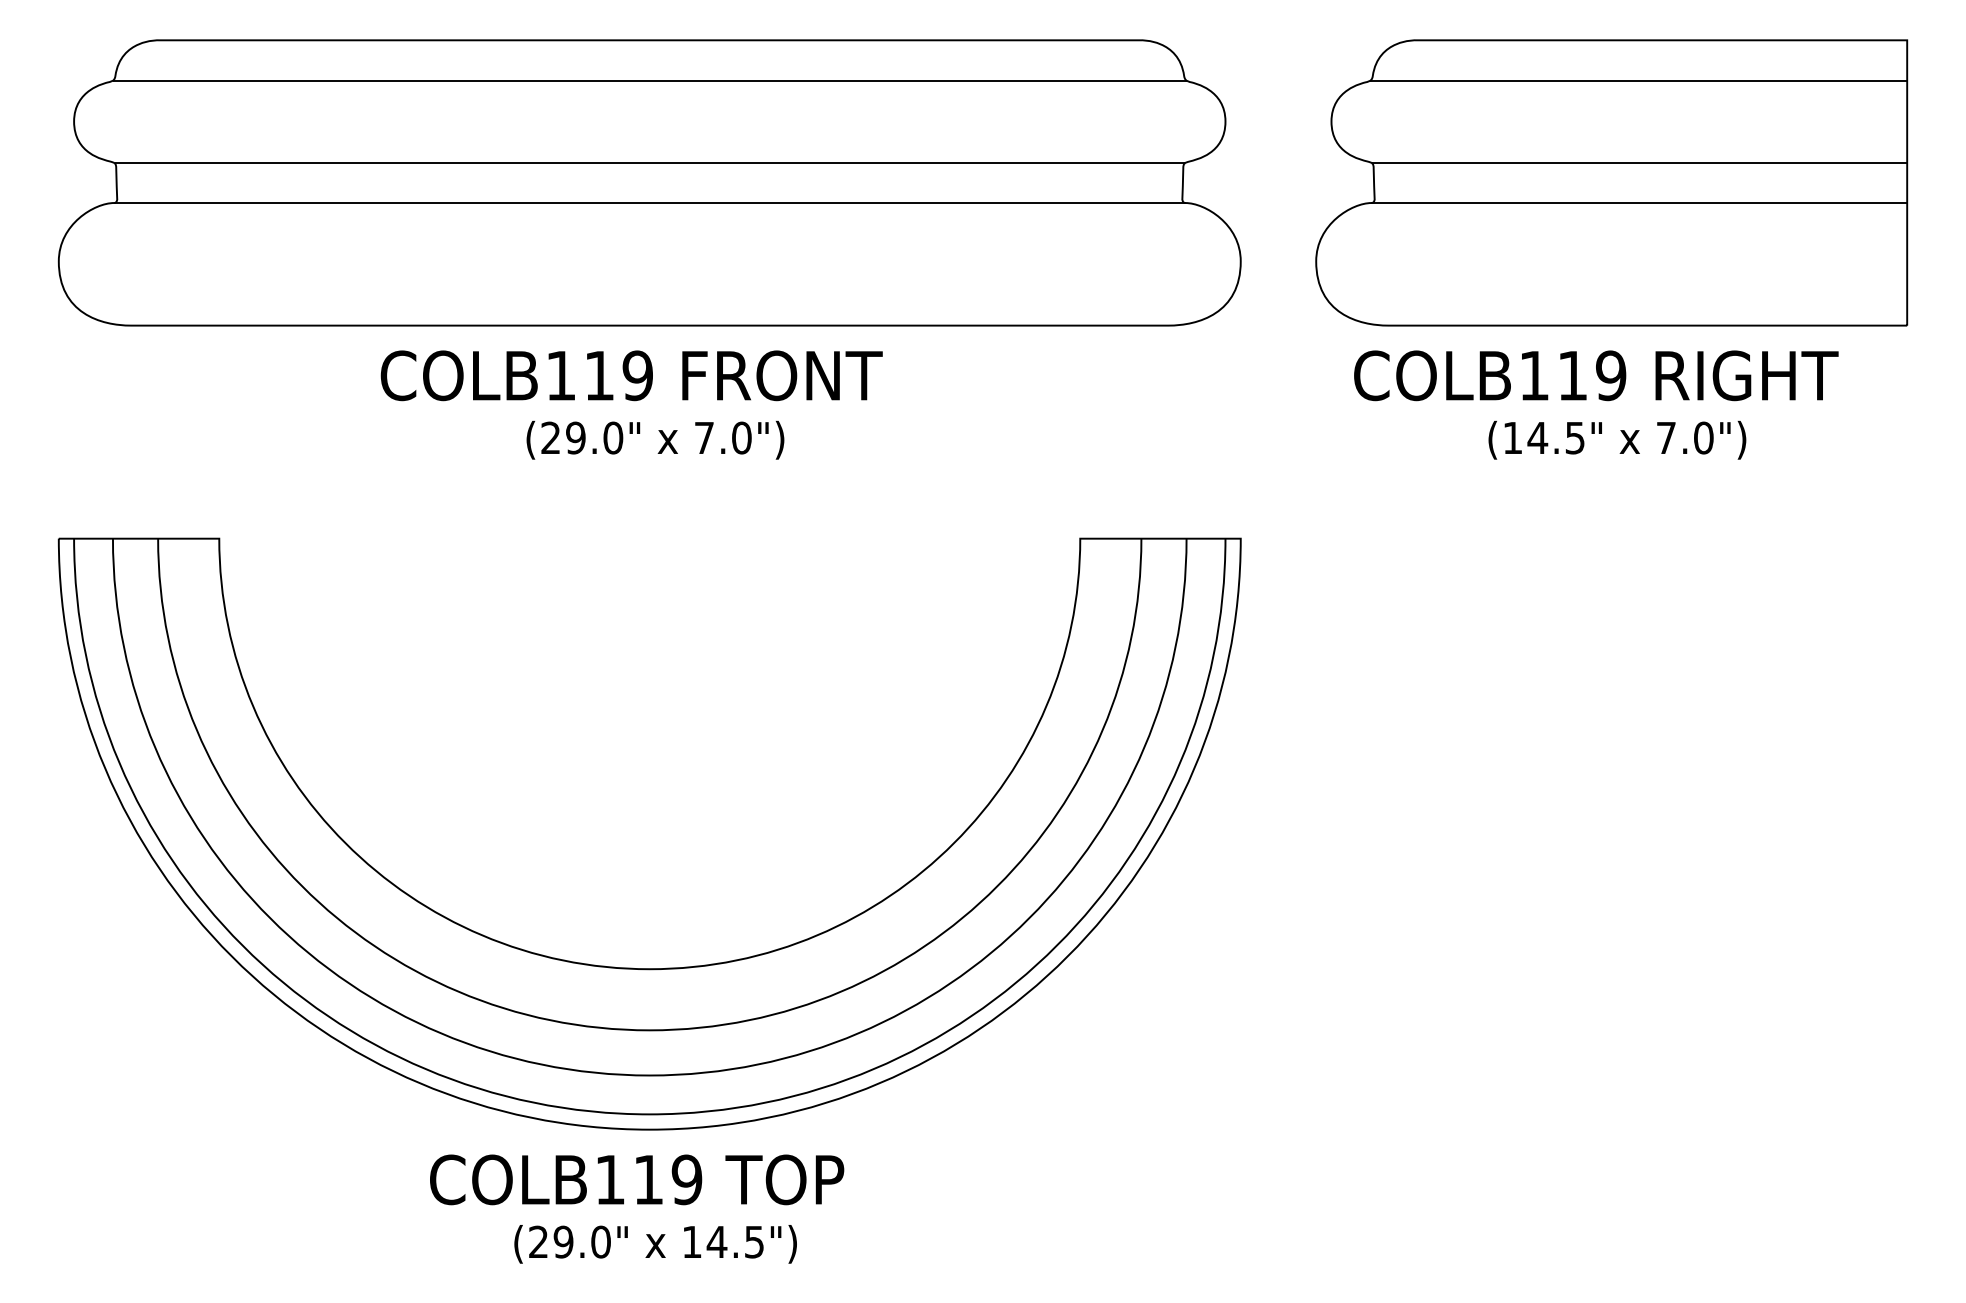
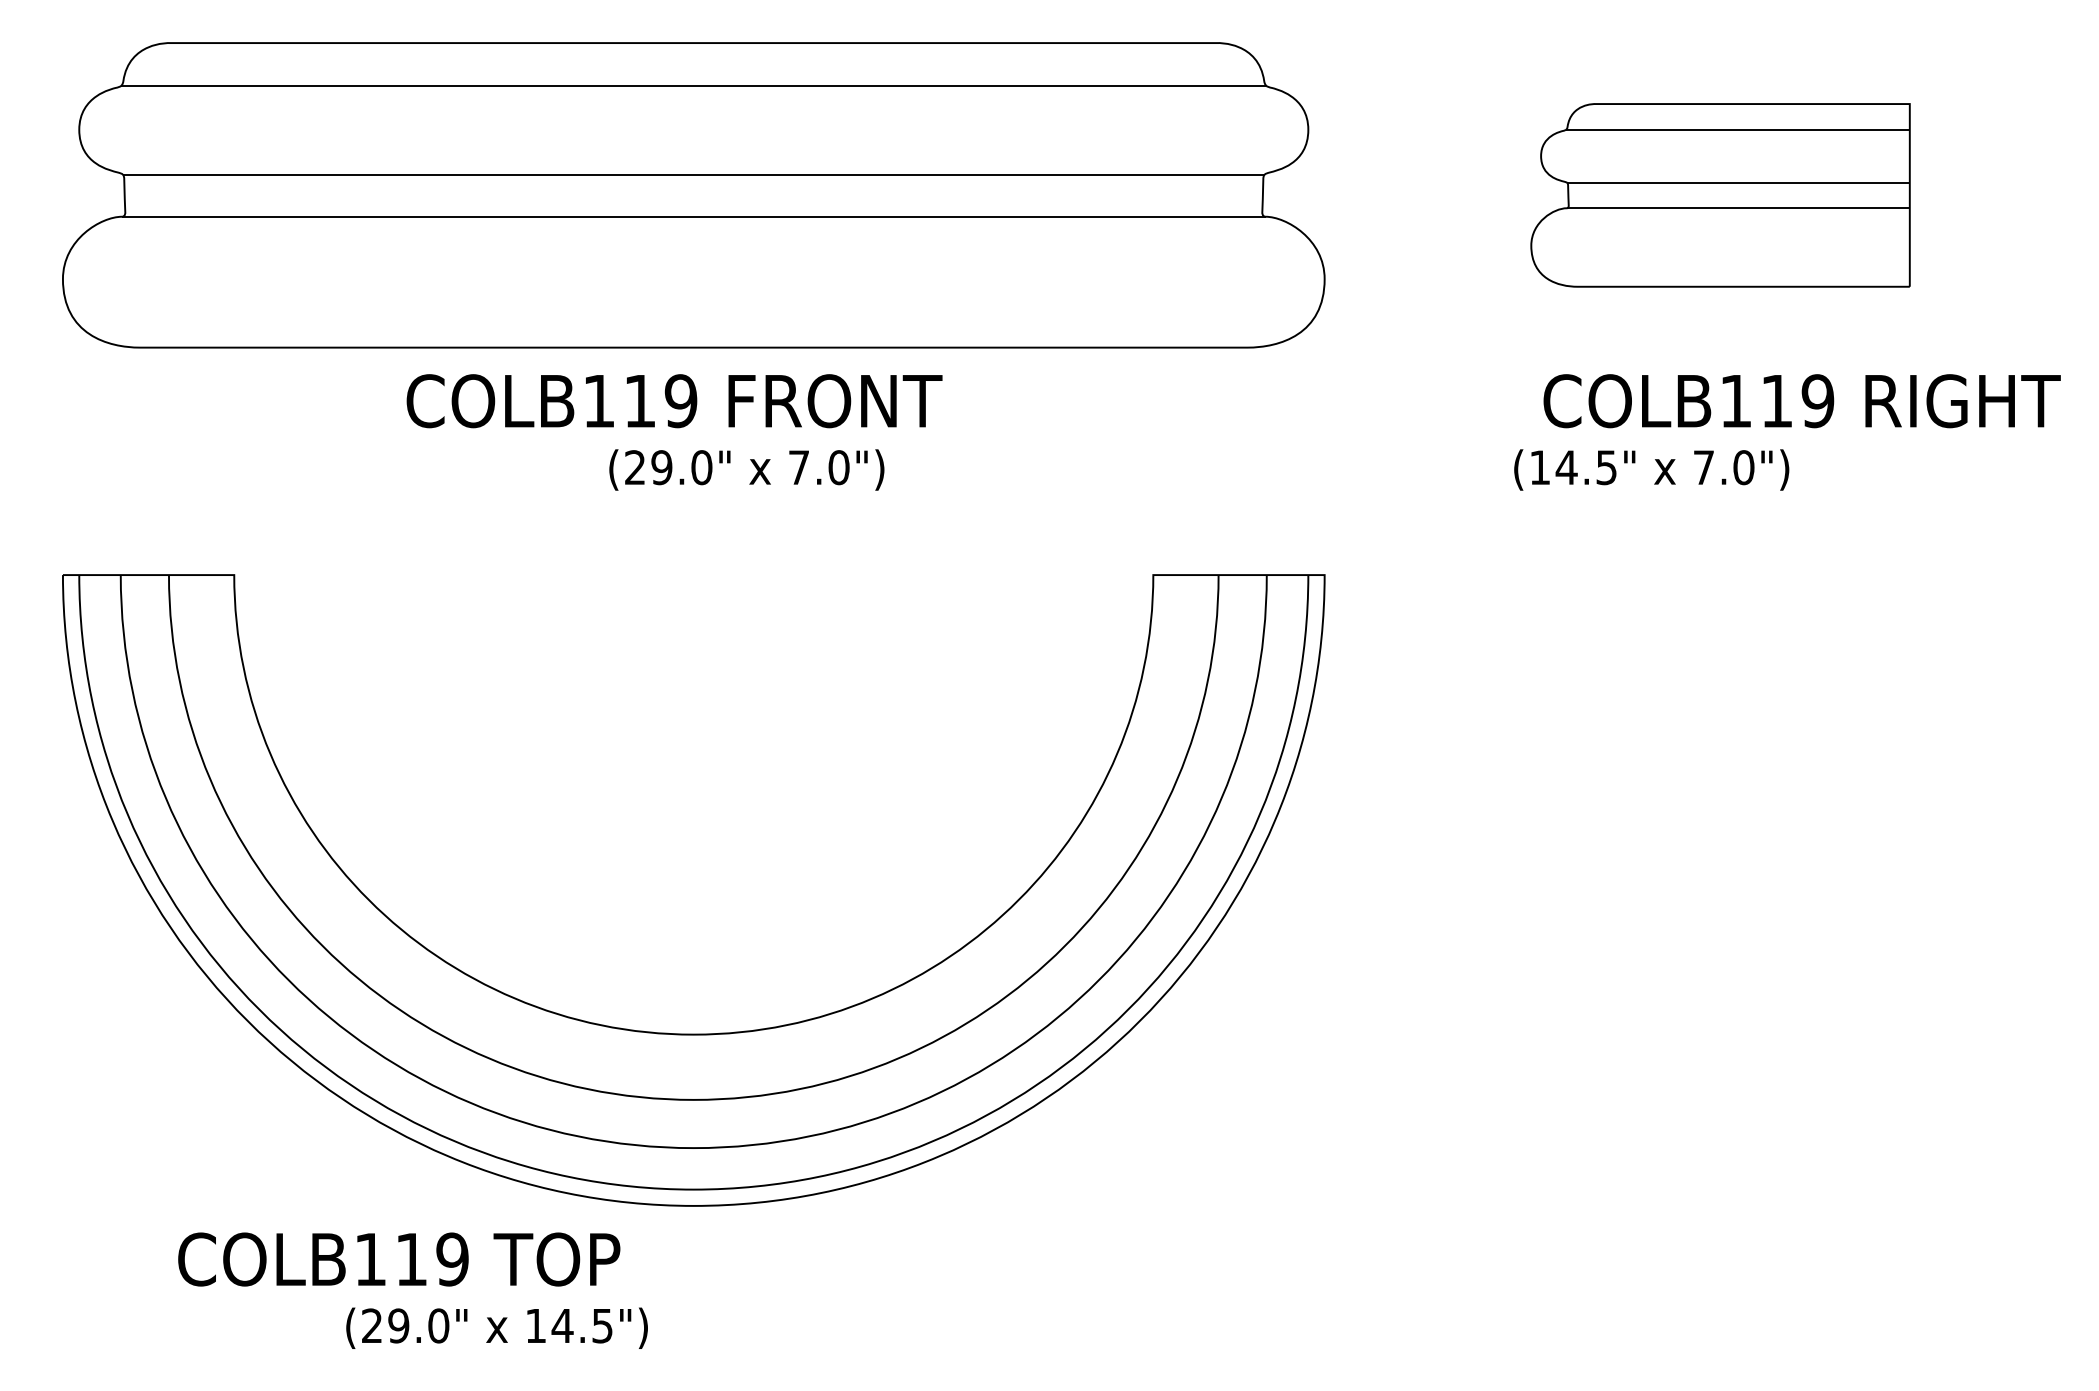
part: (1611, 183) -> (1720, 195), size x0.6
text: (1595, 376) -> (1801, 401), moved
text: (655, 439) -> (746, 469), moved
text: (1617, 439) -> (1651, 469), moved
text: (637, 1179) -> (399, 1259), moved
text: (655, 1243) -> (496, 1327), moved

